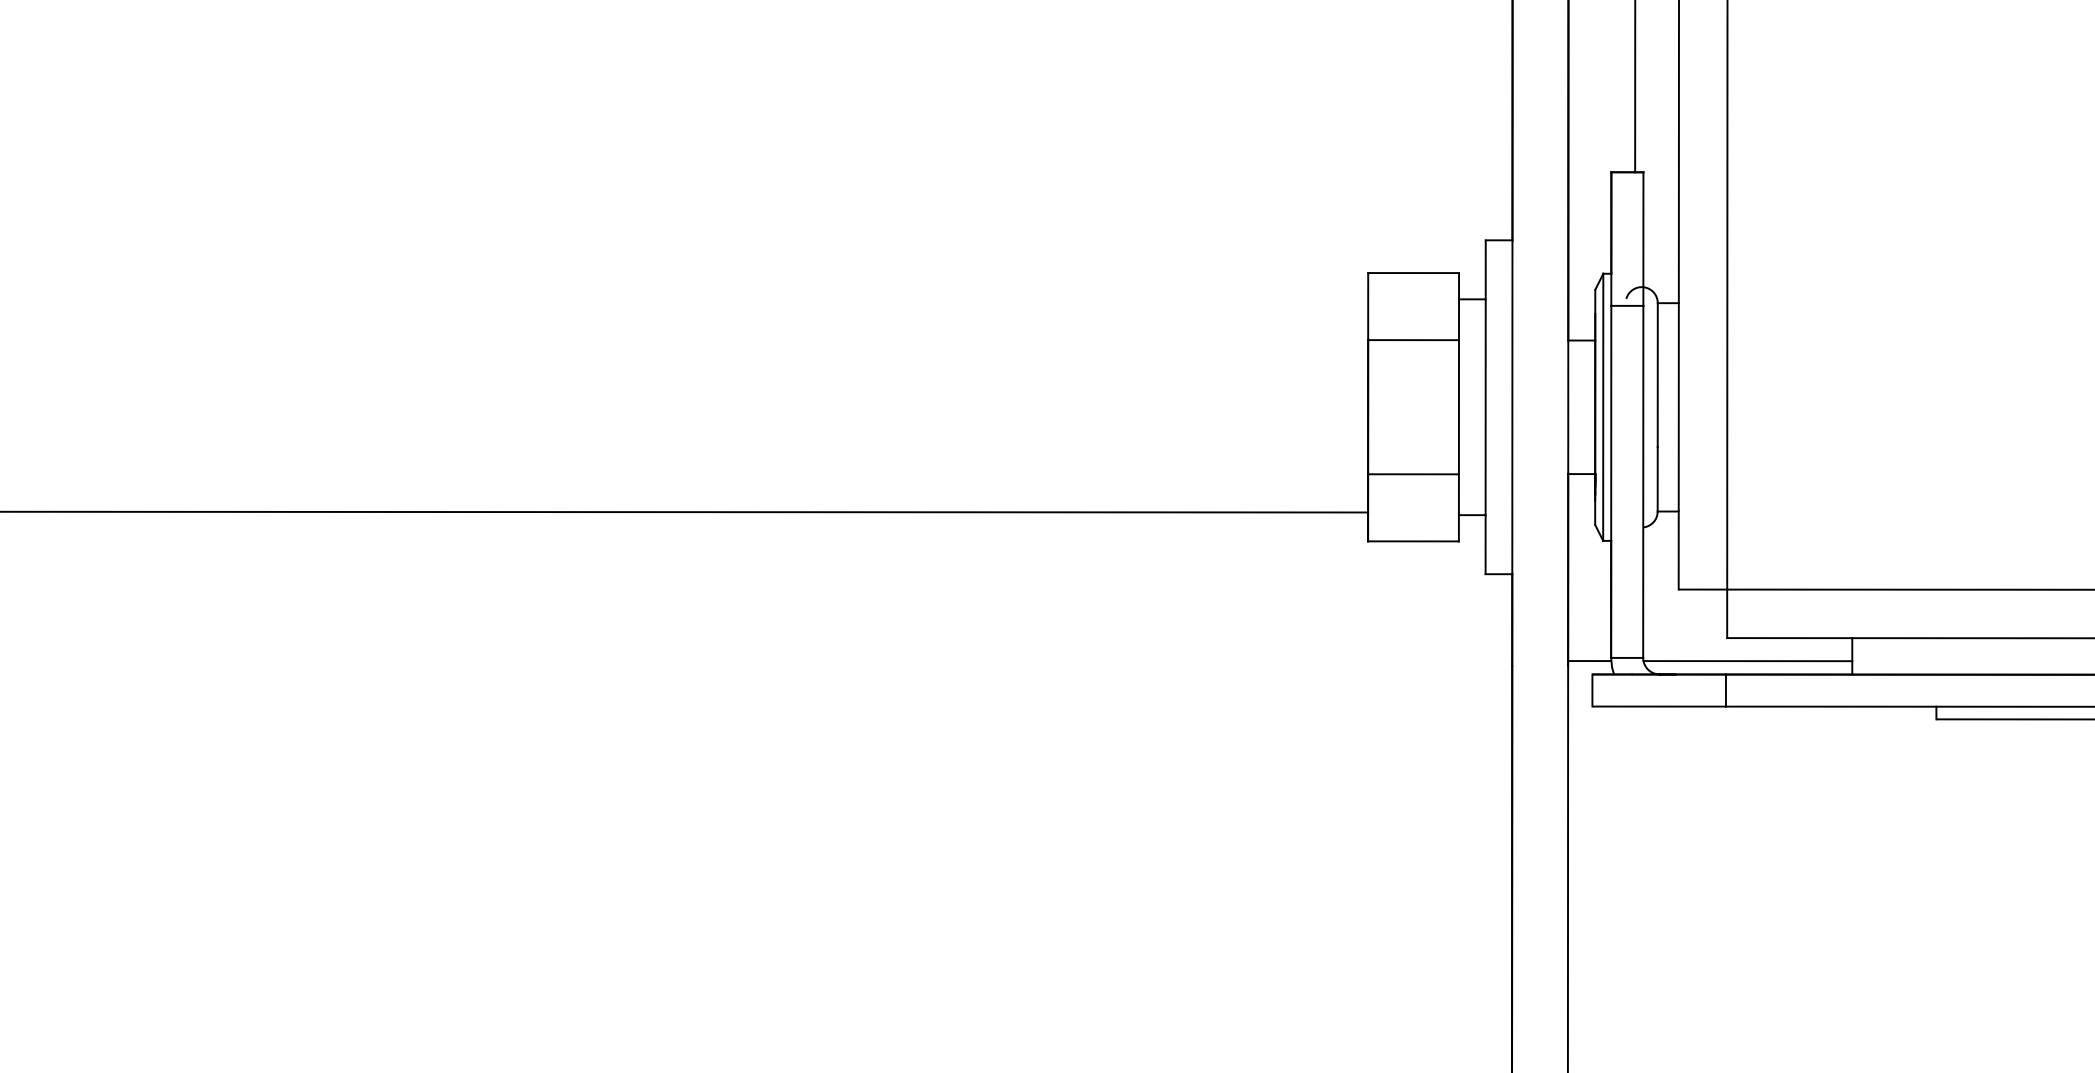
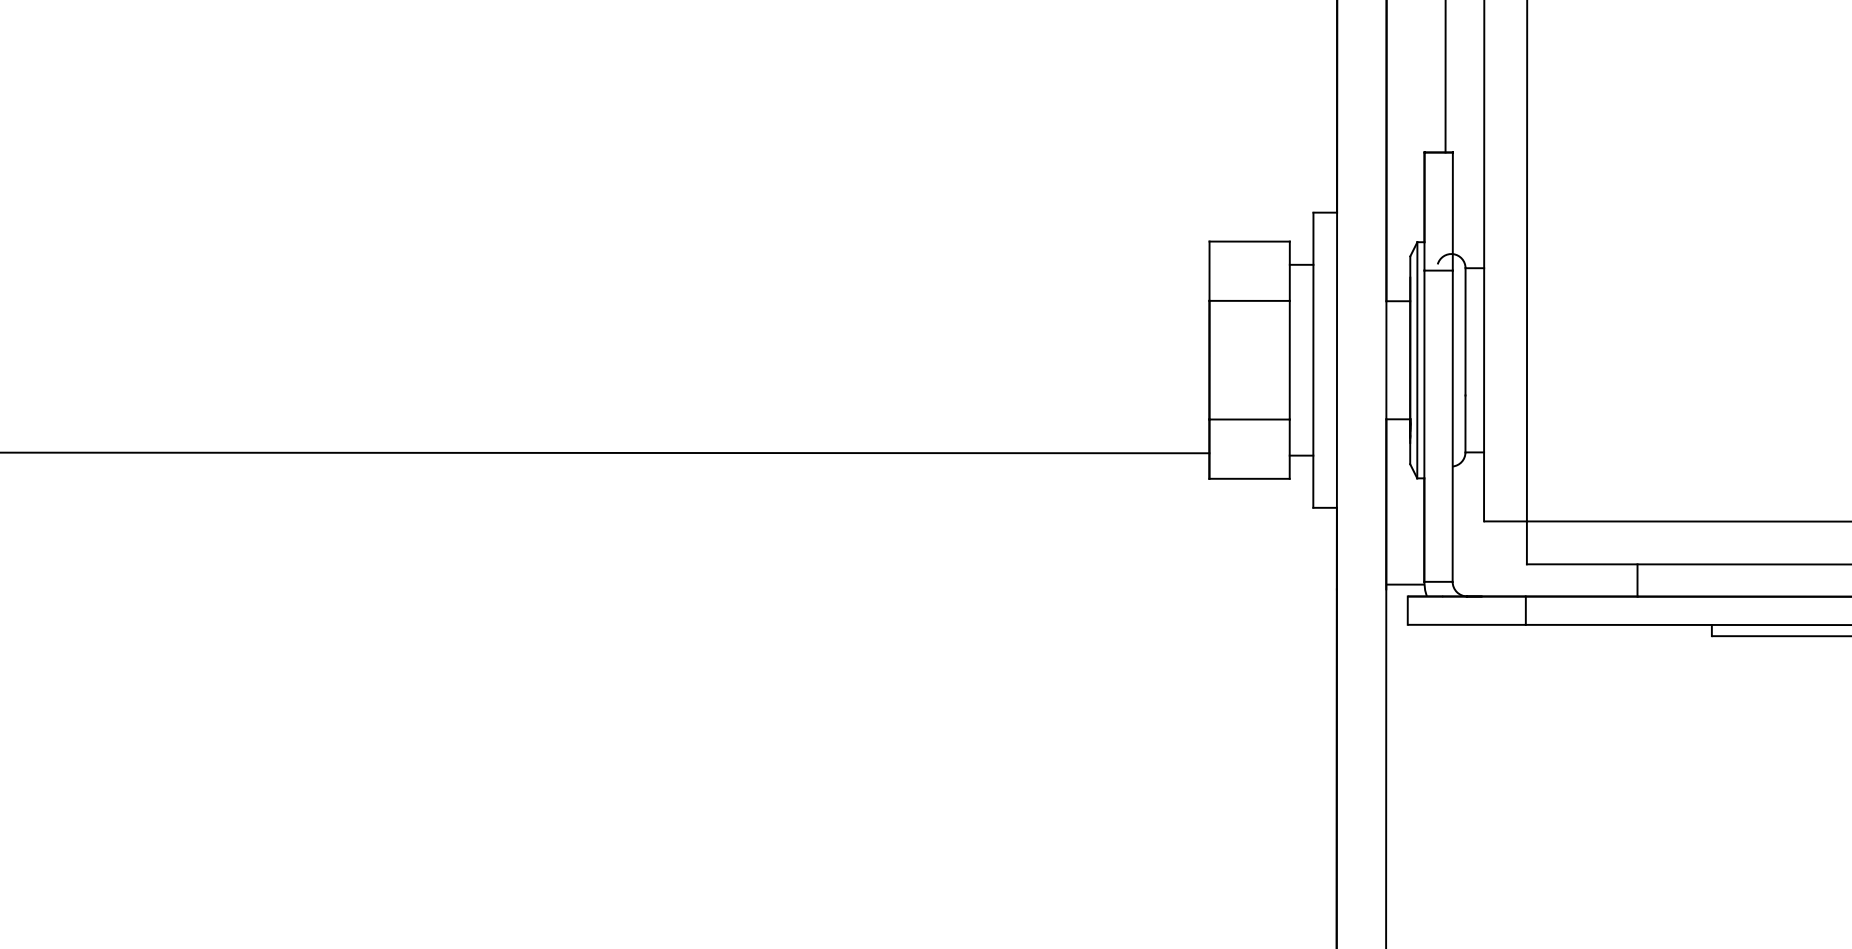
line: (1747, 661) -> (1544, 585), removed

